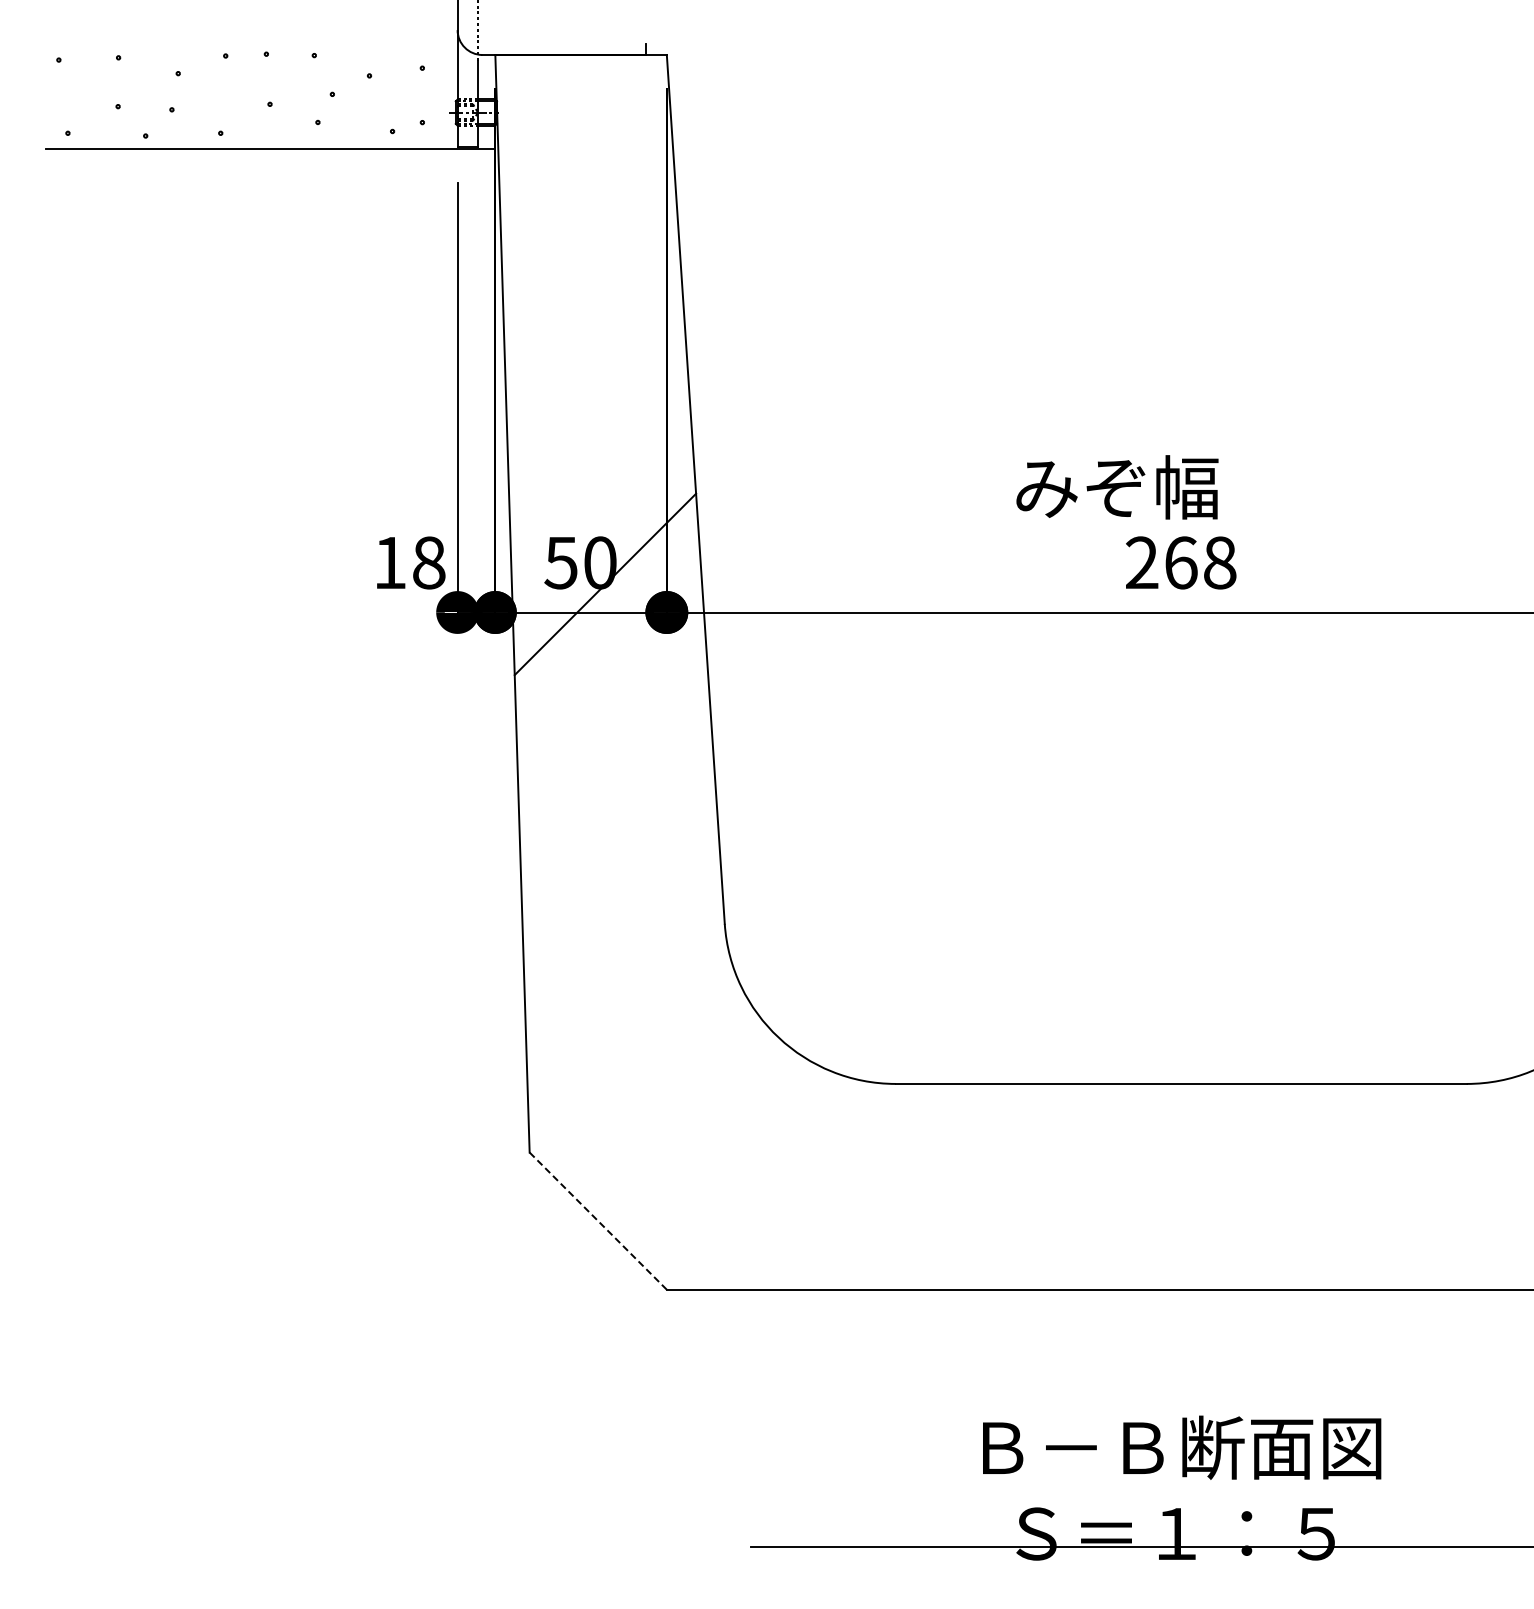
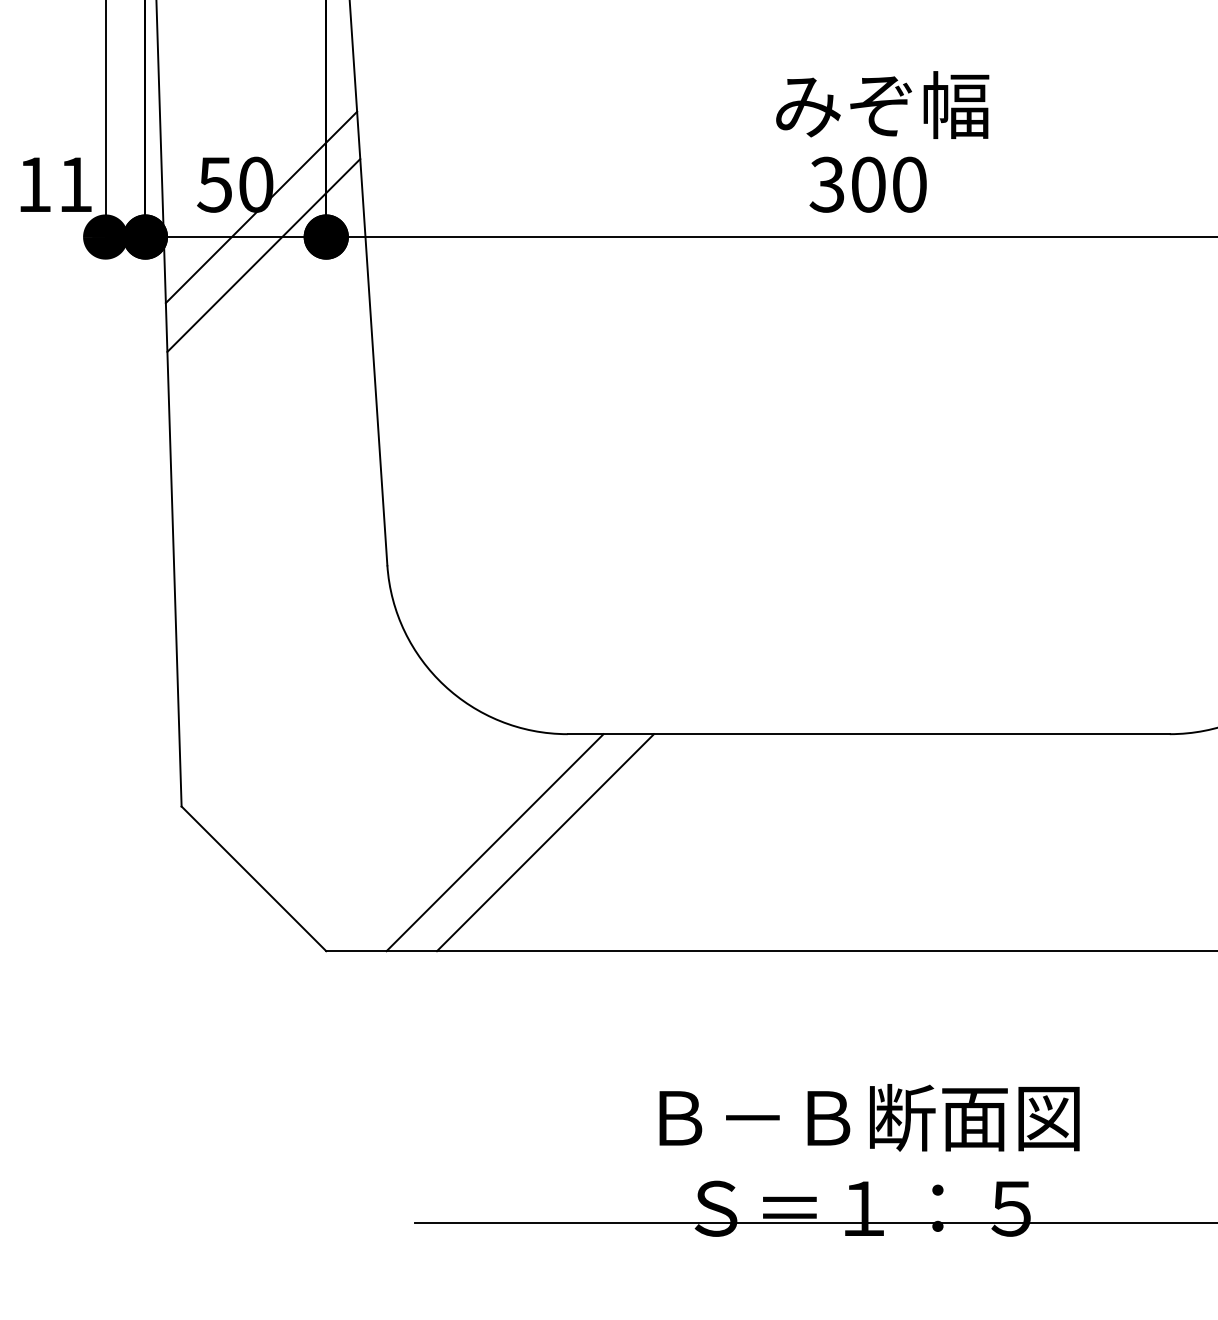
text: (1117, 487) -> (882, 105), moved
text: (429, 562) -> (76, 184), 18 -> 11
text: (1180, 562) -> (867, 184), 268 -> 300
line: (607, 629) -> (263, 254), added
line: (826, 1186) -> (494, 842), added
line: (874, 1186) -> (545, 842), added
line: (597, 1220) -> (253, 878), dashed -> solid

